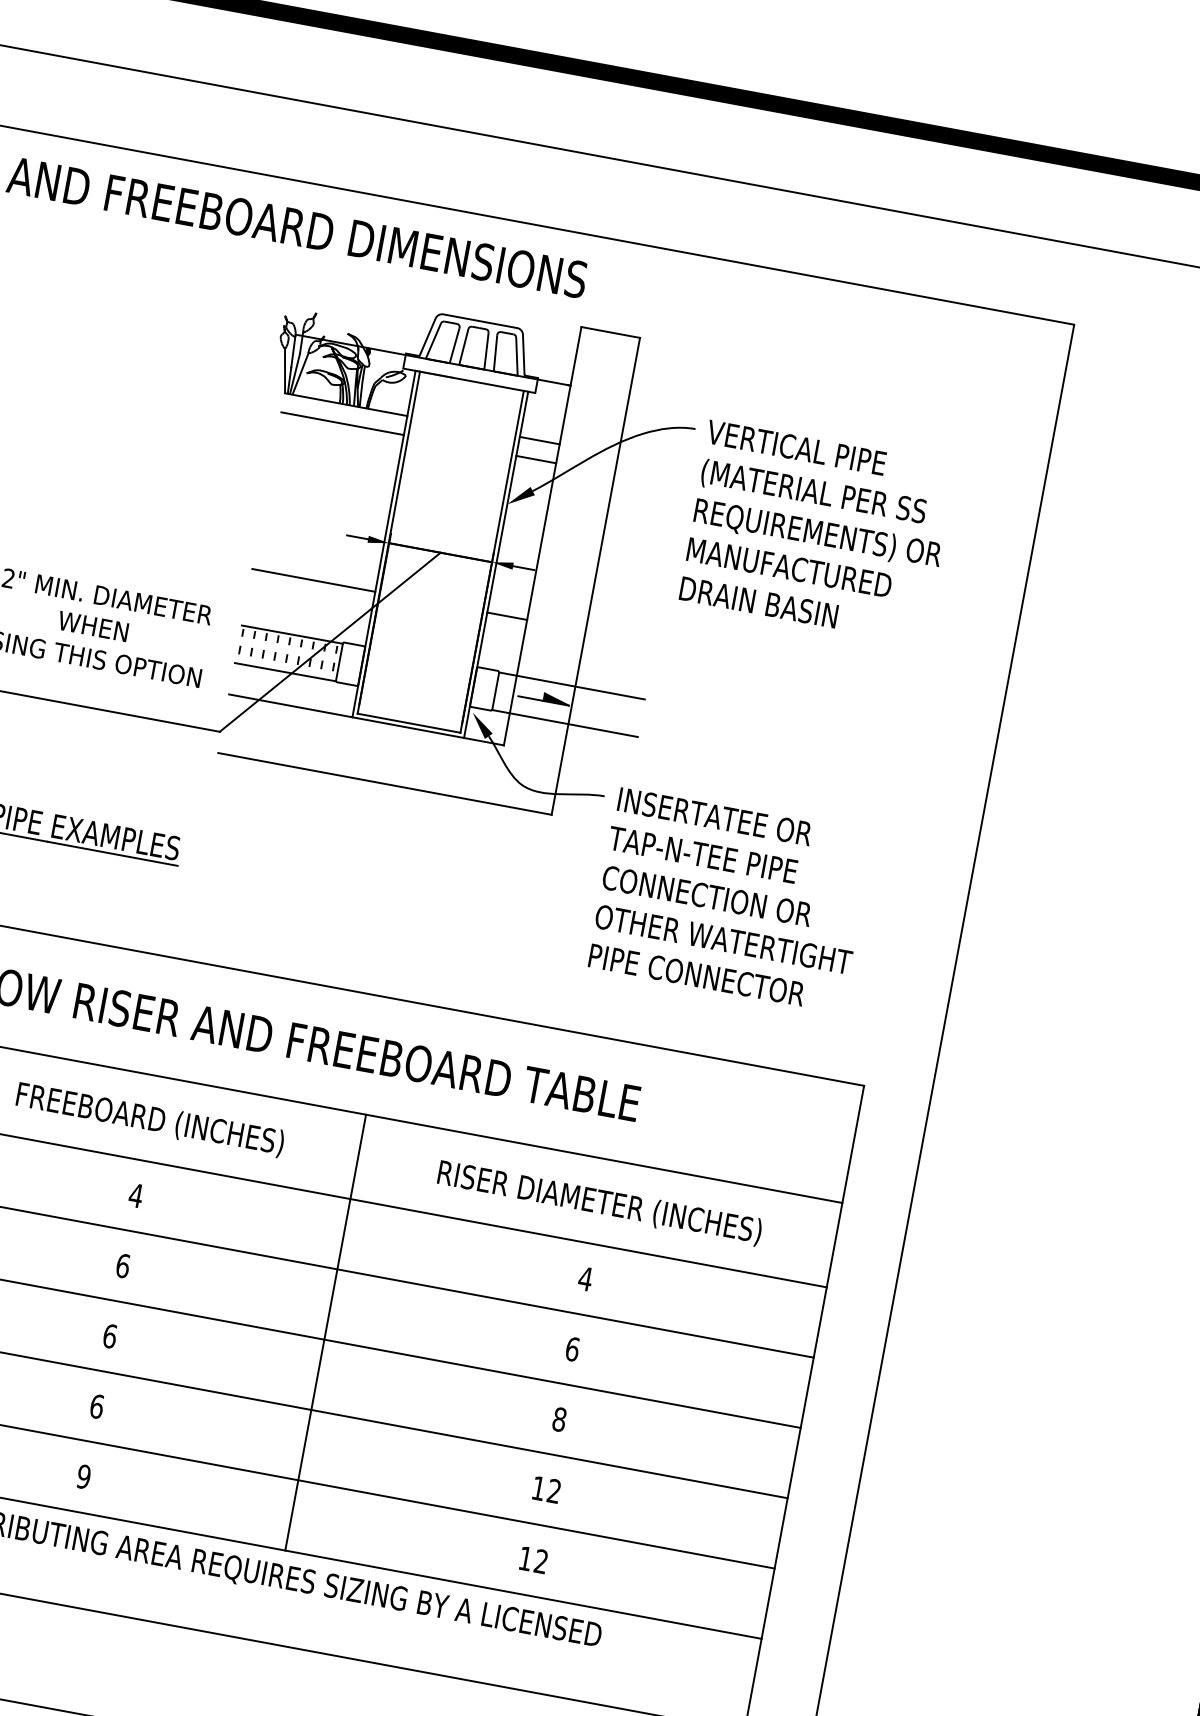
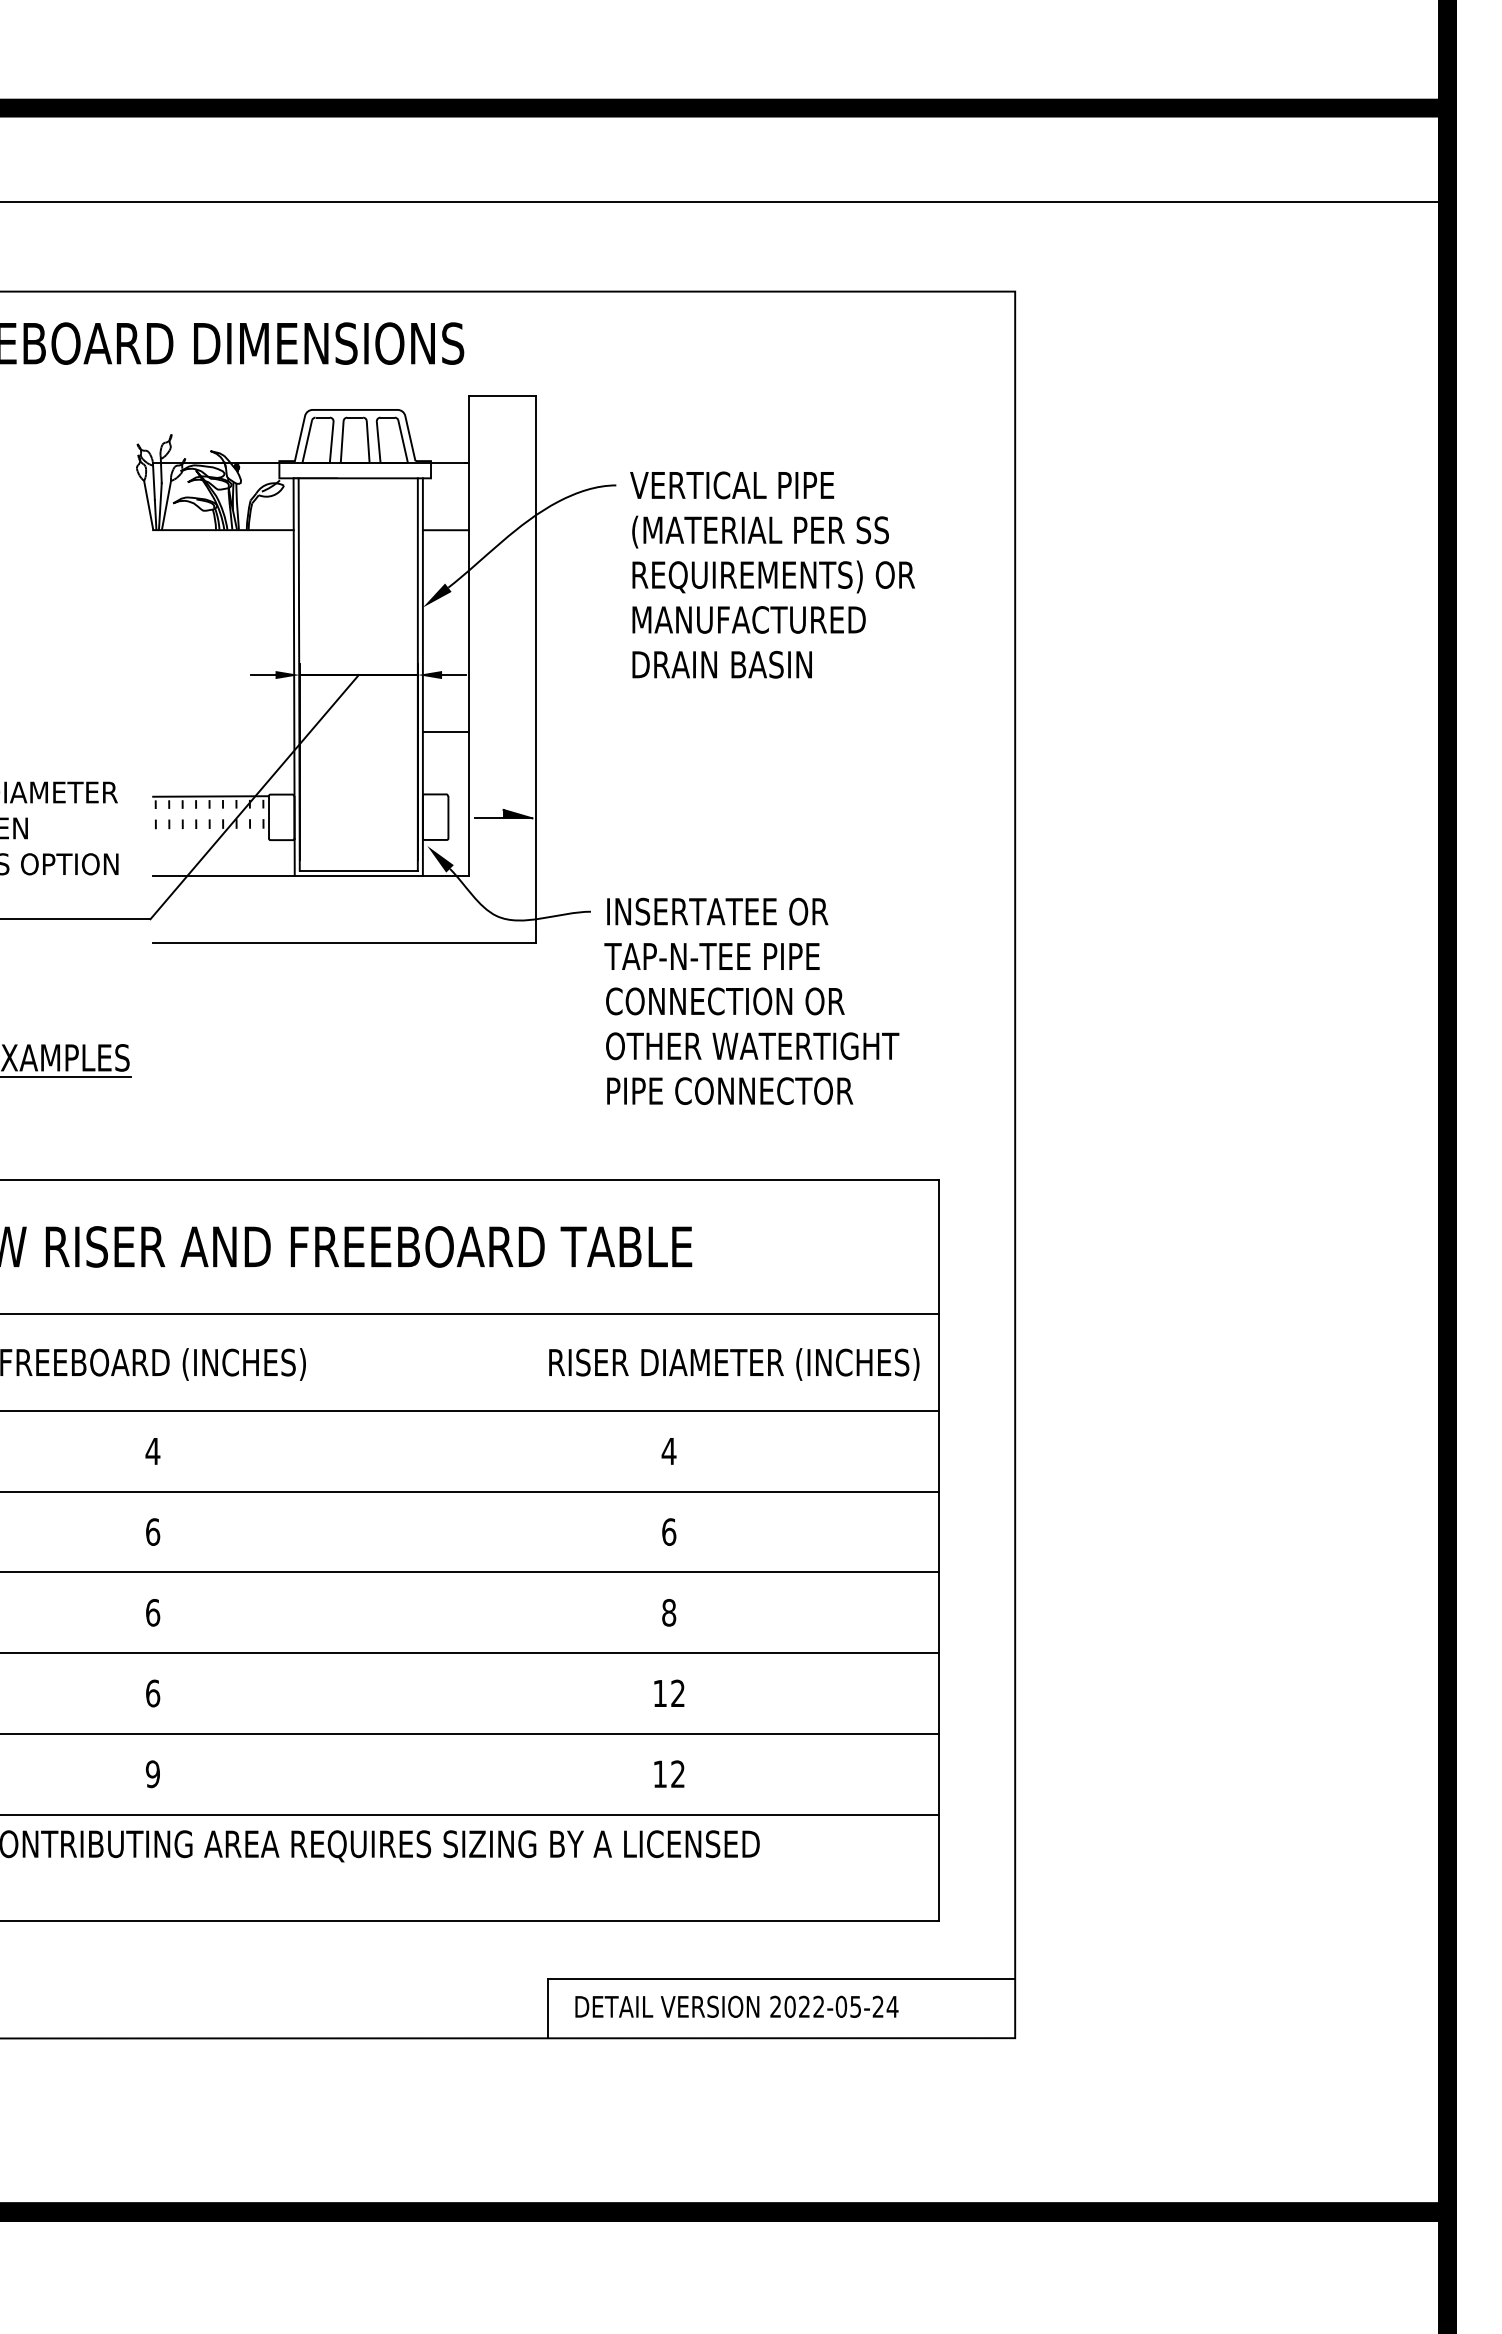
line: (342, 424) -> (223, 552), removed
line: (535, 459) -> (445, 552), removed
line: (313, 580) -> (223, 731), removed
line: (285, 672) -> (211, 839), removed
line: (571, 685) -> (531, 795), removed
line: (564, 723) -> (531, 839), removed
text: (599, 1203) -> (734, 1364), moved
line: (325, 1332) -> (391, 1564), removed

